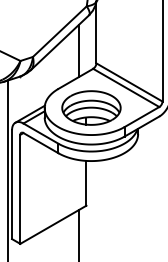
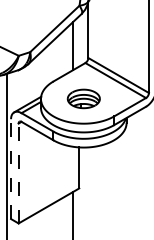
part: (91, 107) -> (83, 98), size x0.6
line: (12, 184) -> (11, 169), solid -> dashed
line: (20, 188) -> (18, 172), solid -> dashed

